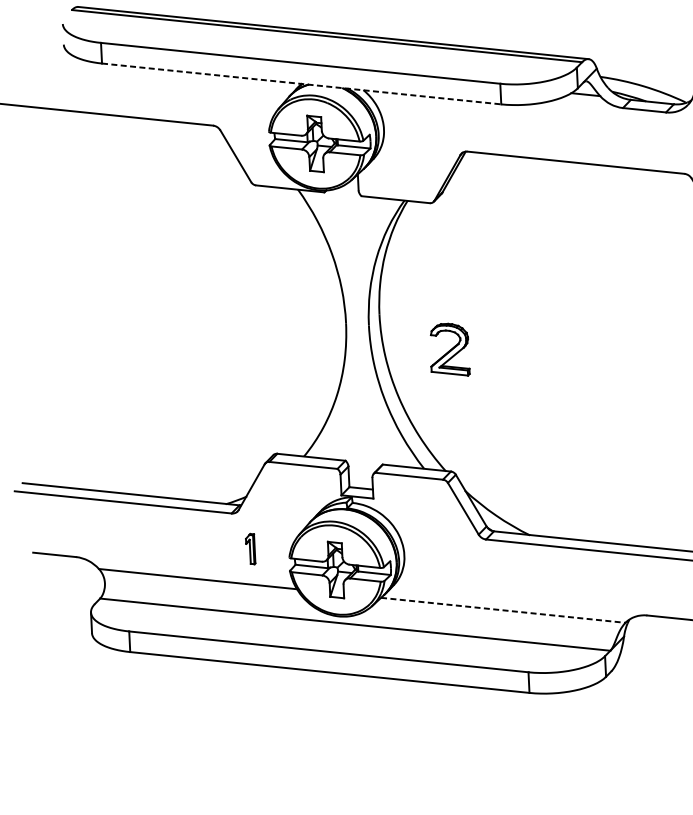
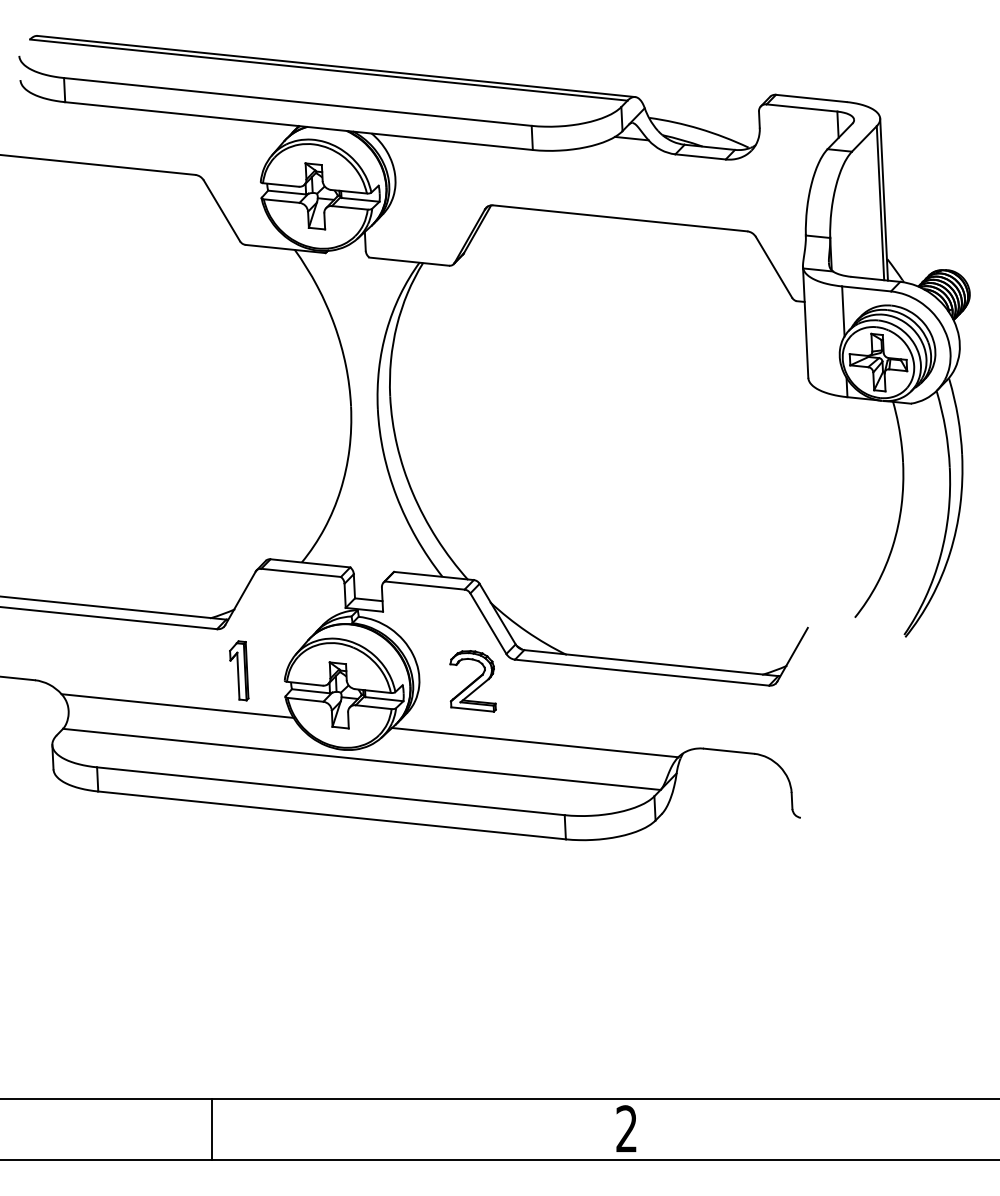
line: (302, 84) -> (299, 126), dashed -> solid
part: (449, 349) -> (472, 681), moved
part: (250, 548) -> (239, 670), size x1.67
line: (503, 610) -> (535, 742), dashed -> solid

